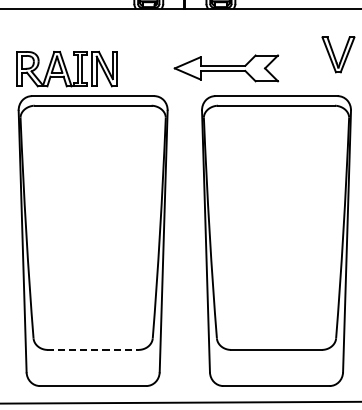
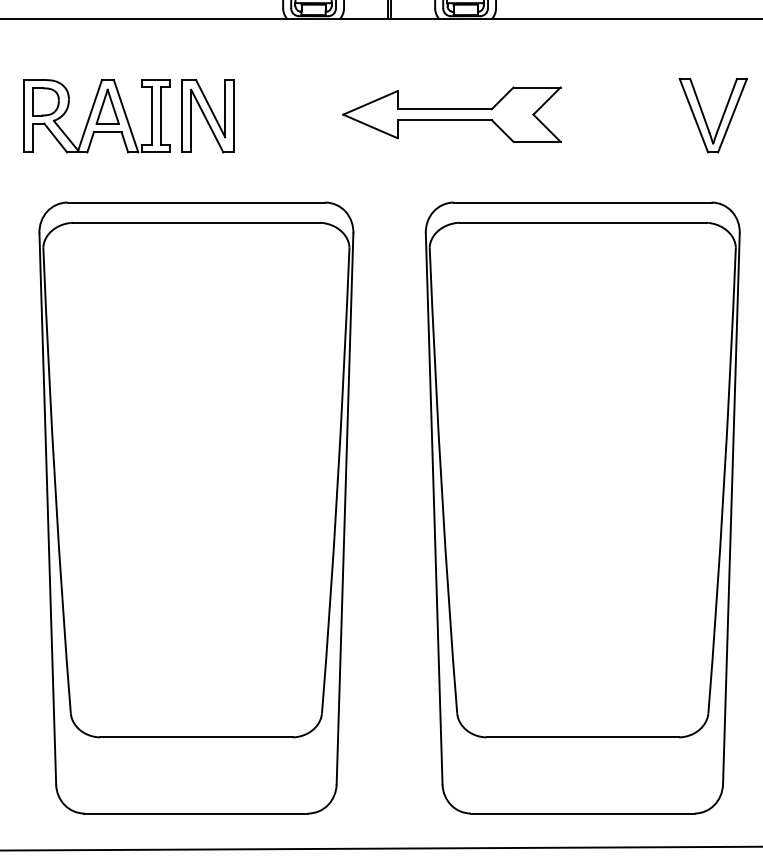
part: (66, 68) -> (127, 114), moved
part: (226, 68) -> (452, 114), moved
line: (93, 349) -> (197, 736), dashed -> solid

